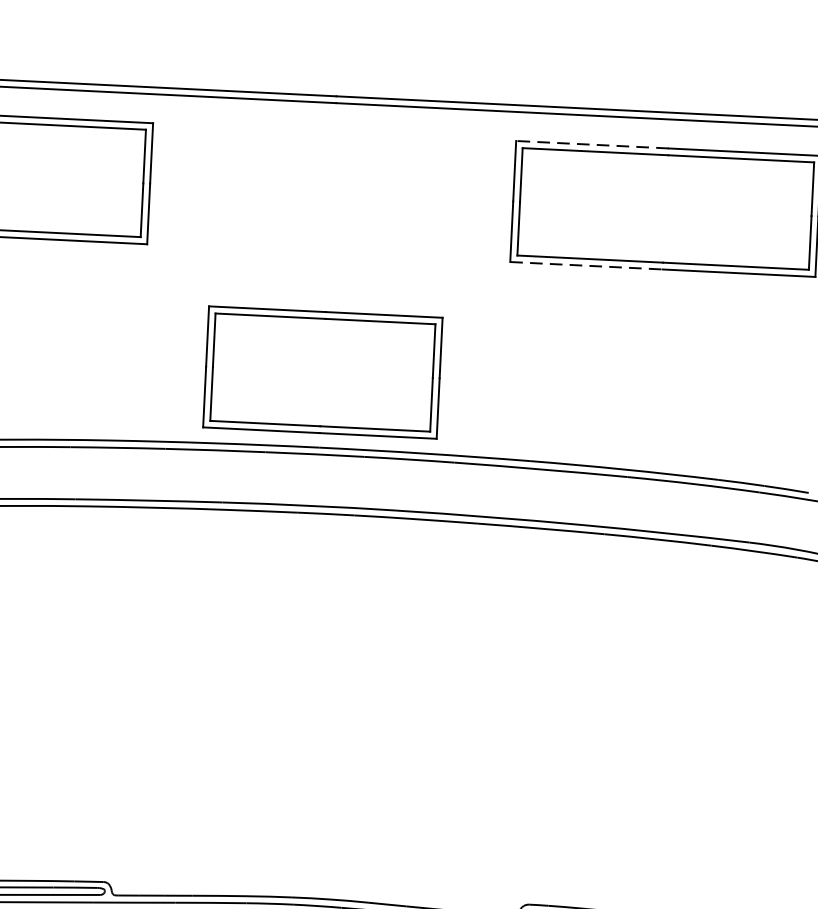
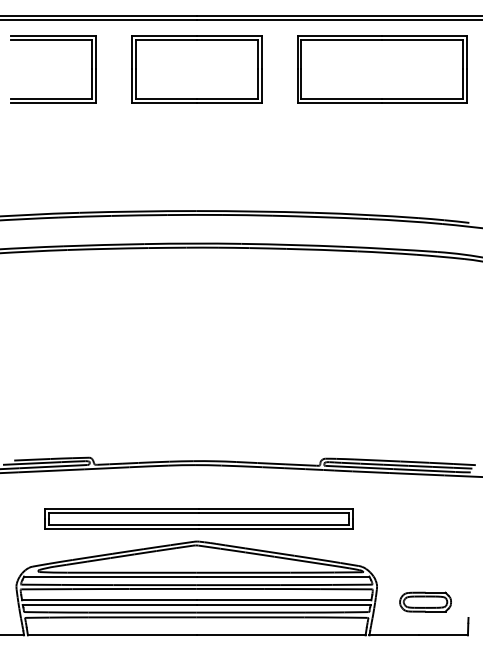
line: (591, 144) -> (339, 35), dashed -> solid
line: (587, 266) -> (340, 103), dashed -> solid
part: (322, 372) -> (196, 69), moved

